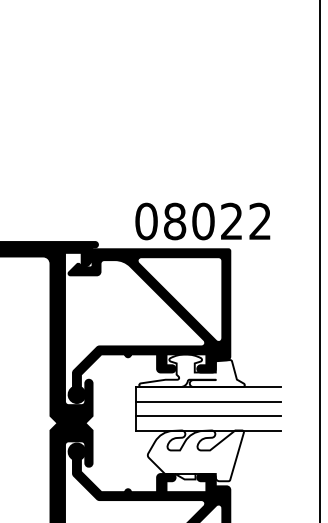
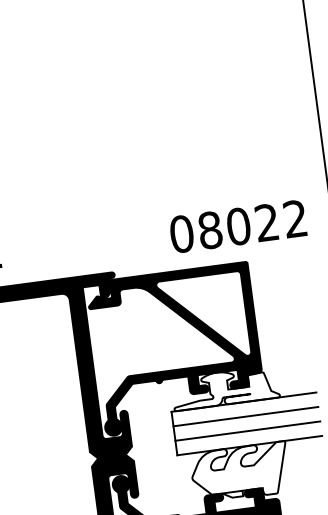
text: (202, 221) -> (237, 226), moved

